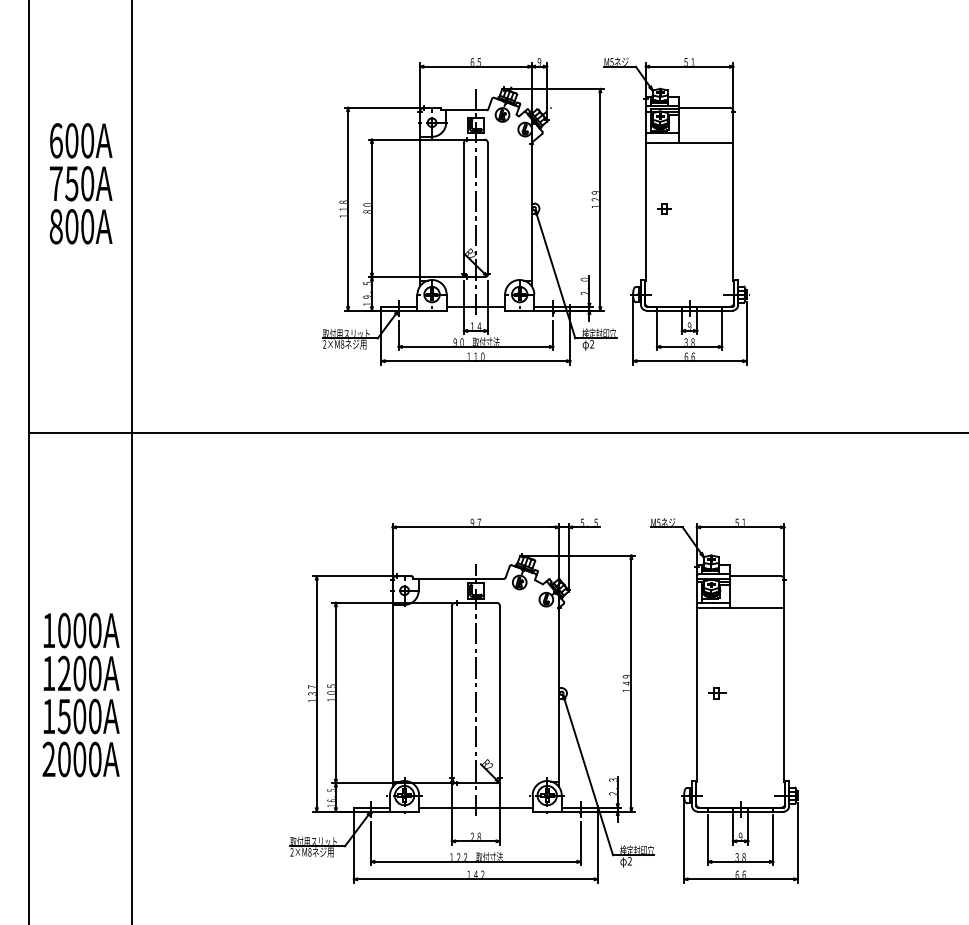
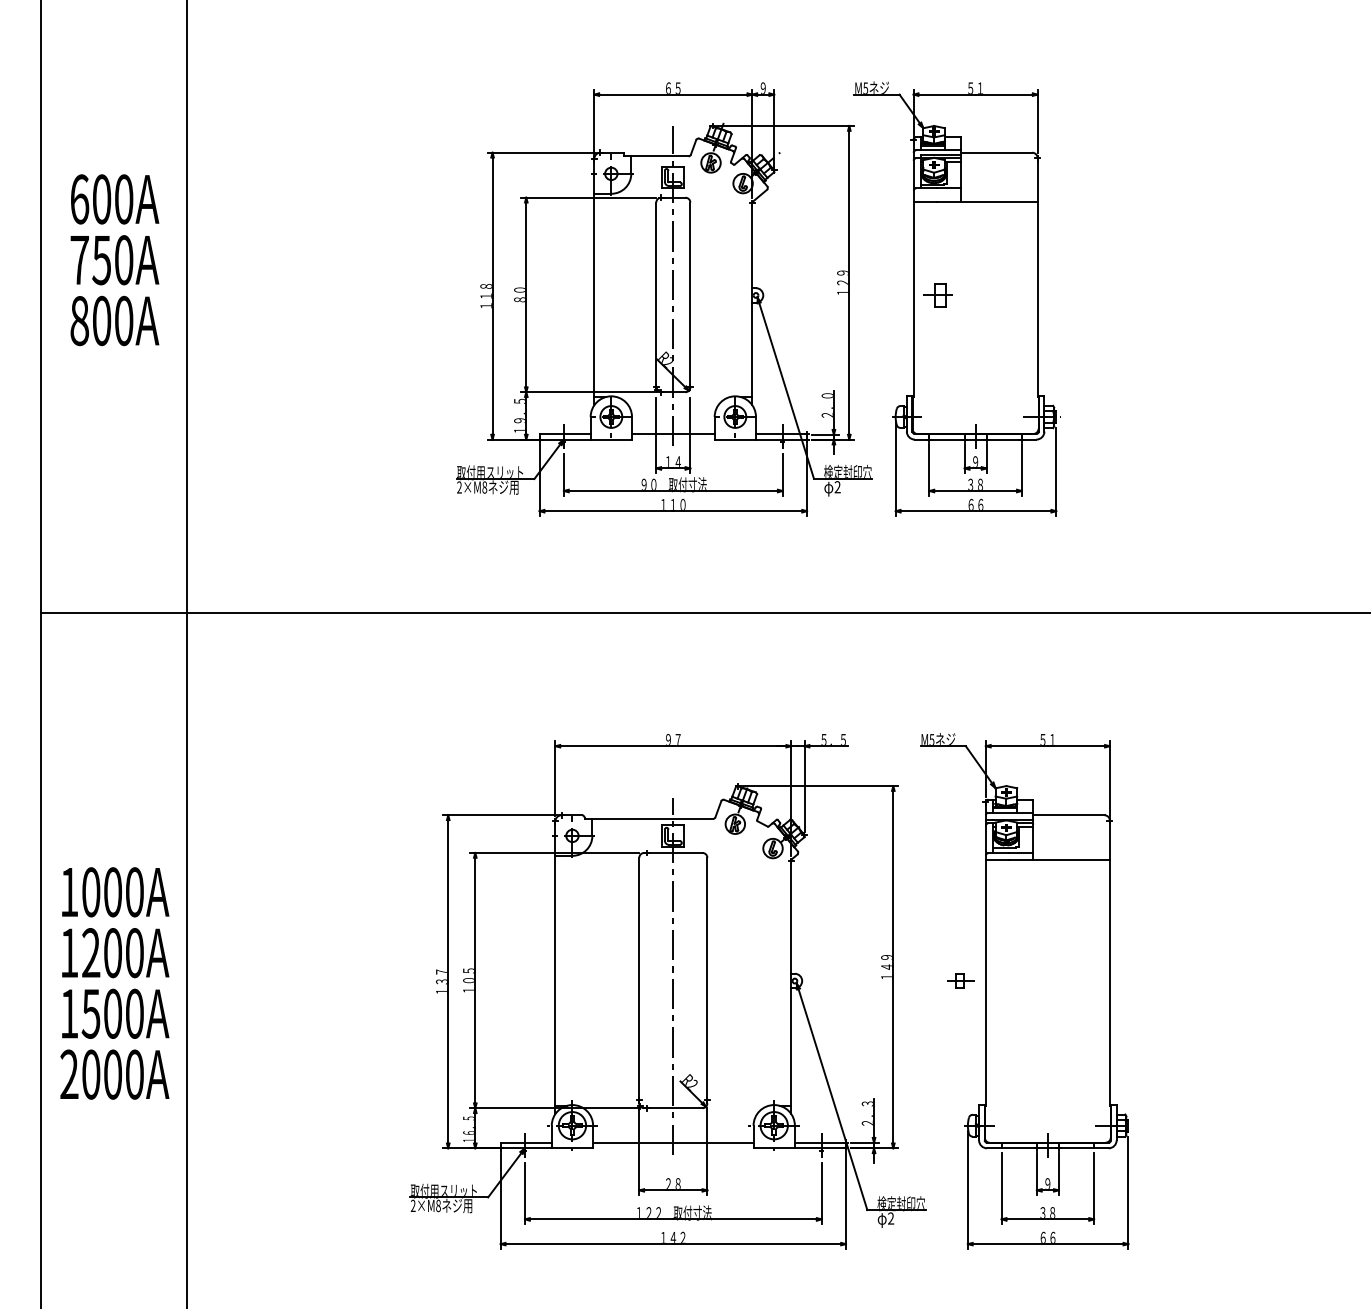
part: (664, 208) -> (940, 295), size x1.6
part: (717, 693) -> (961, 981), moved

